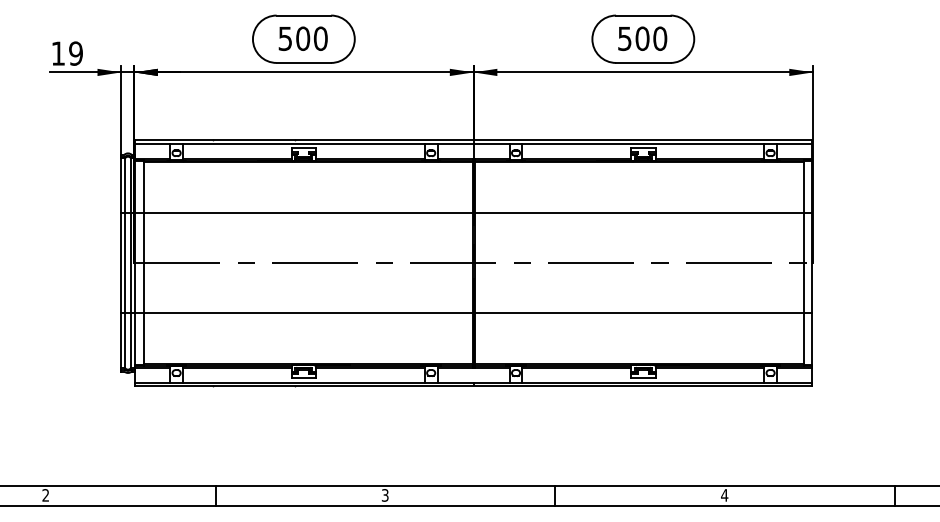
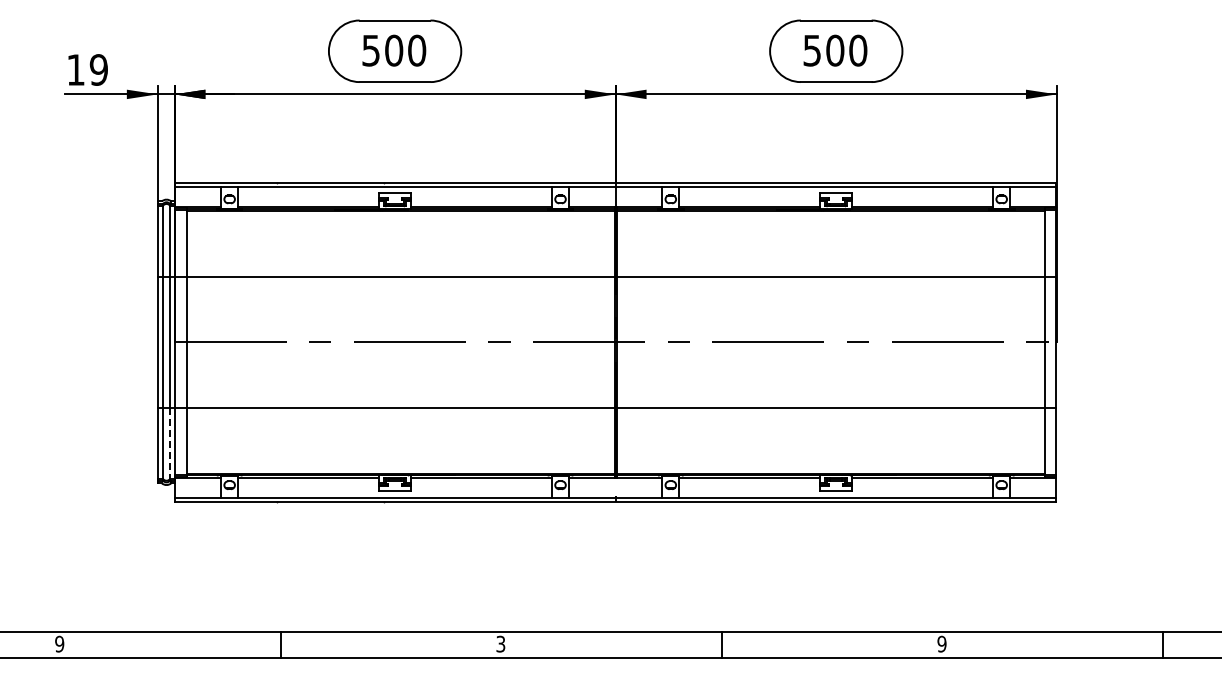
line: (131, 341) -> (170, 443), solid -> dashed
text: (724, 494) -> (941, 643), 4 -> 9
text: (45, 495) -> (59, 644), 2 -> 9

